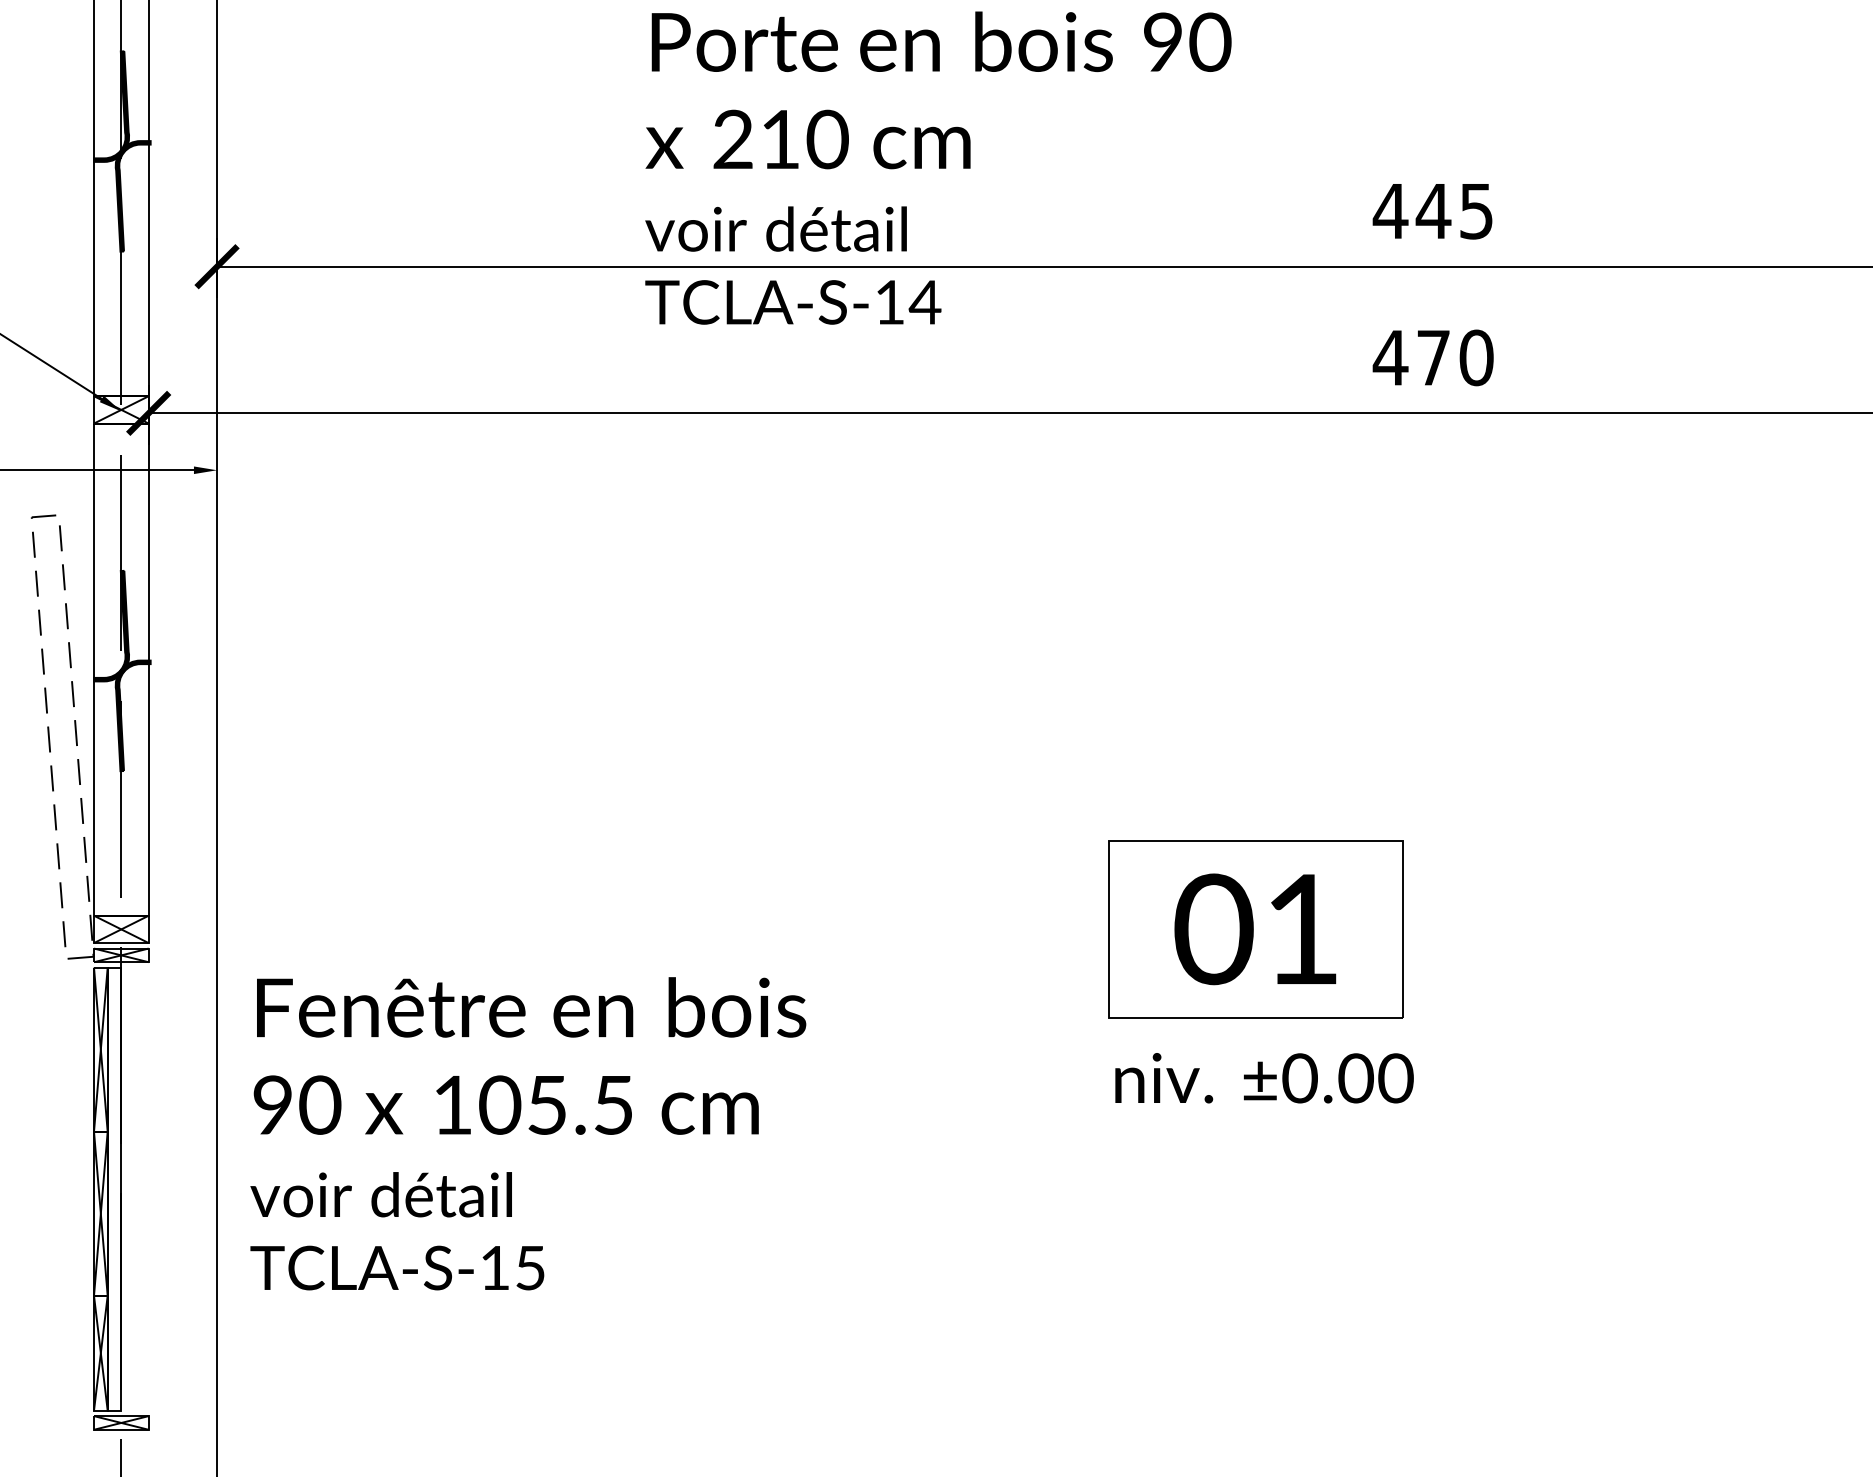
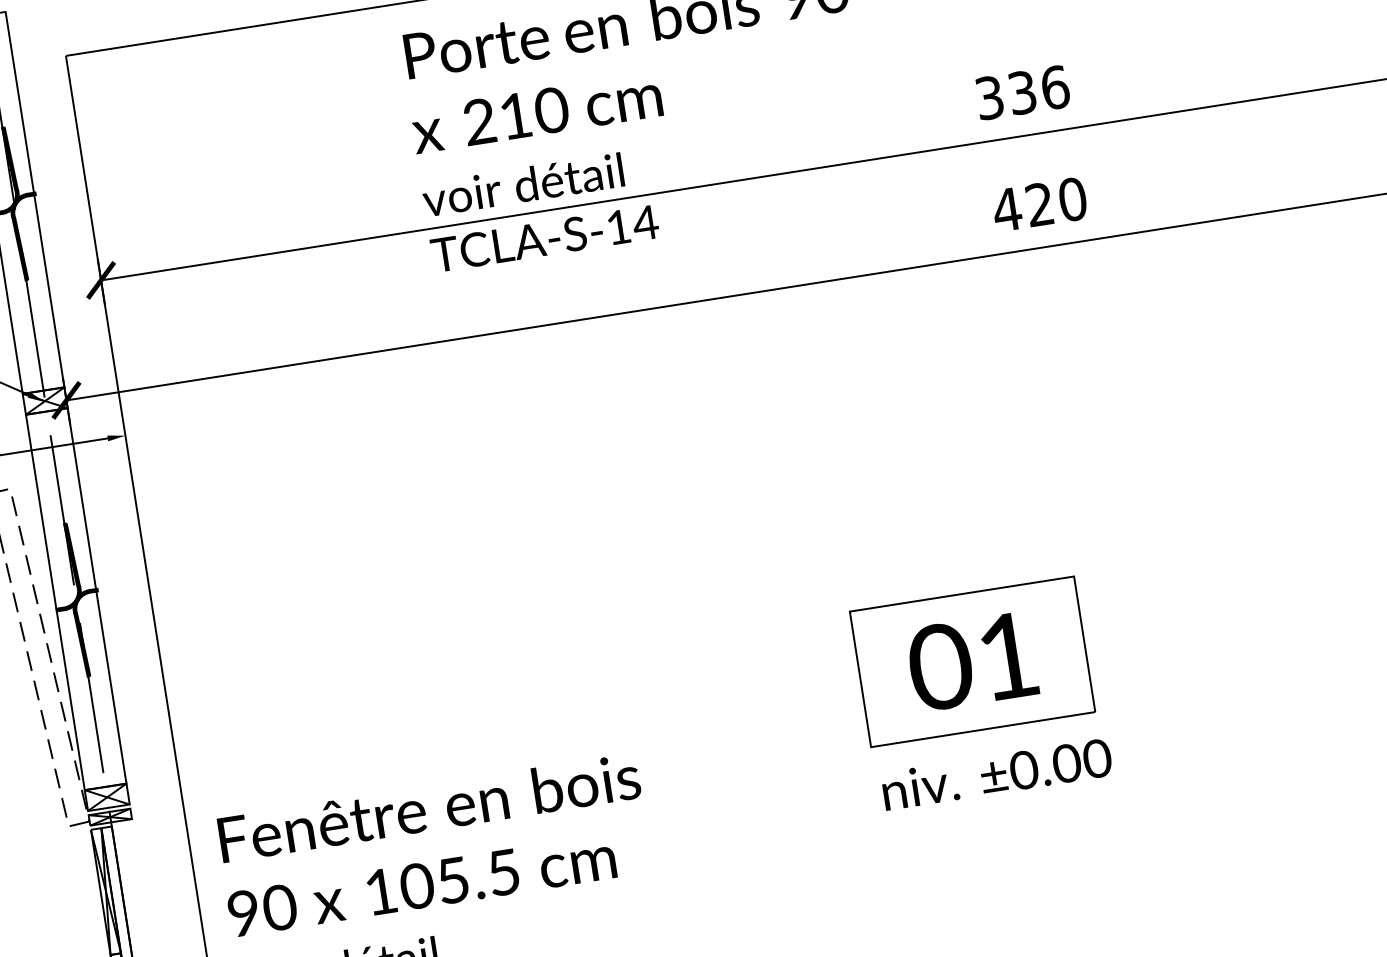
text: (1432, 211) -> (1021, 93), 445 -> 336
text: (1433, 357) -> (1039, 204), 470 -> 420

